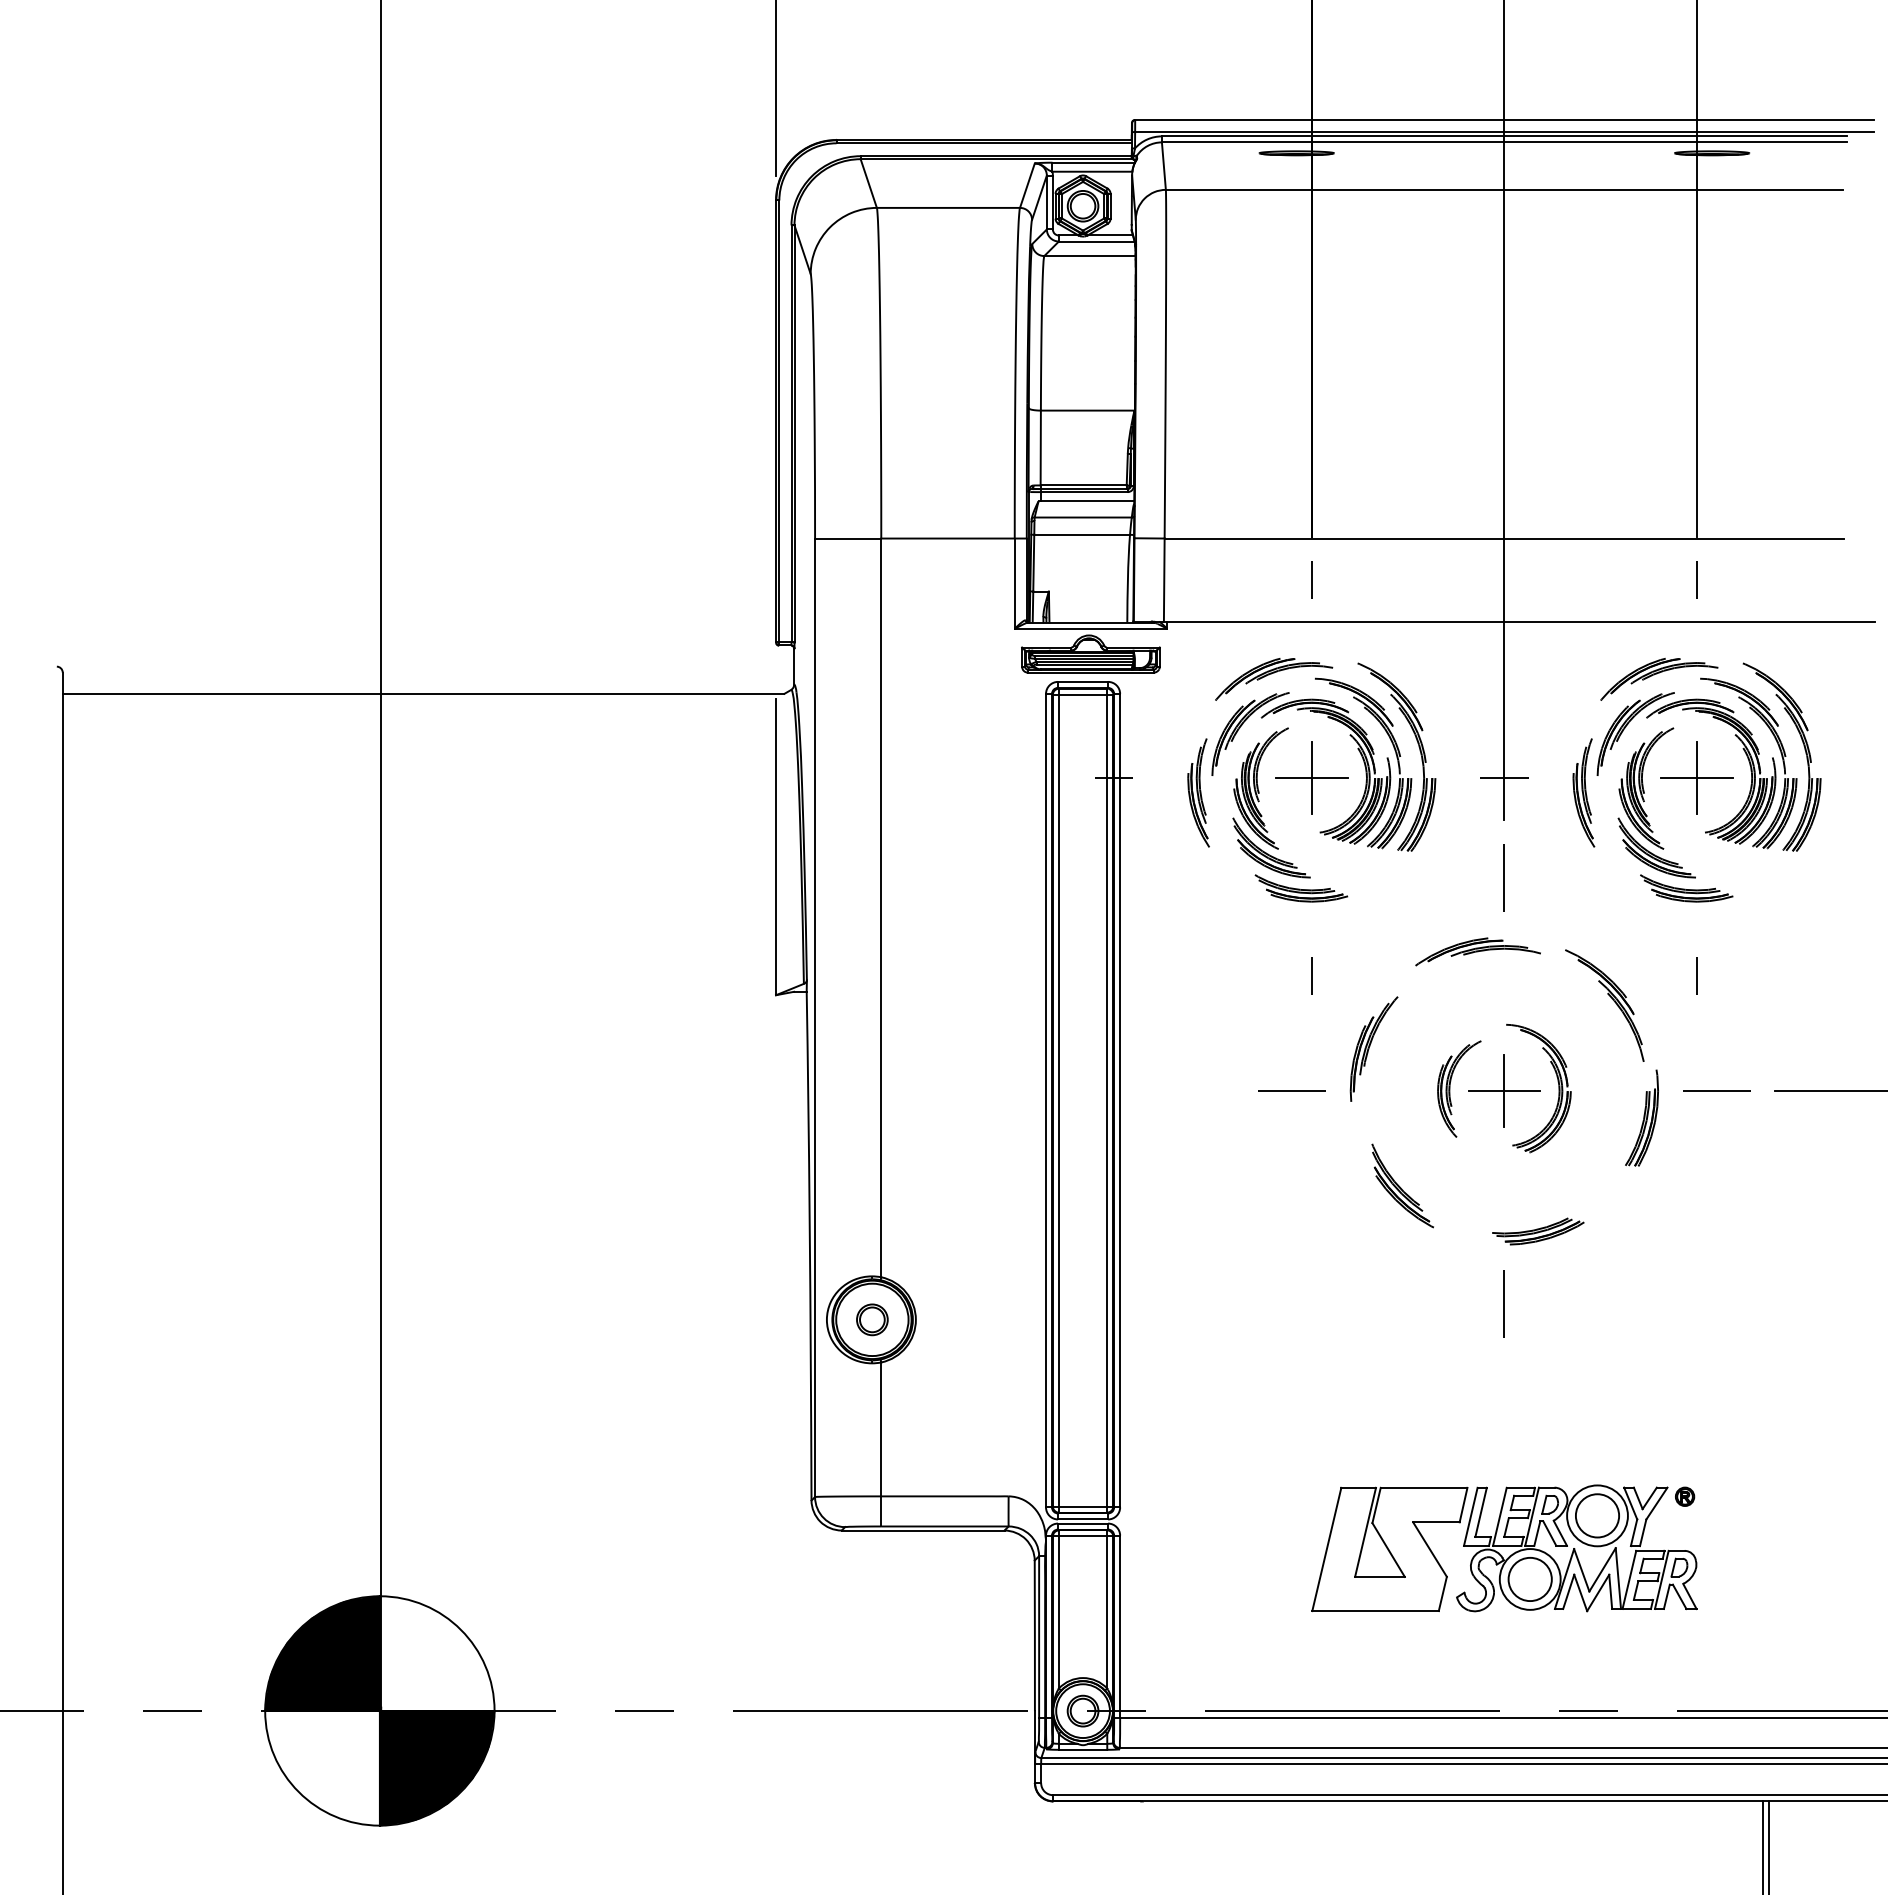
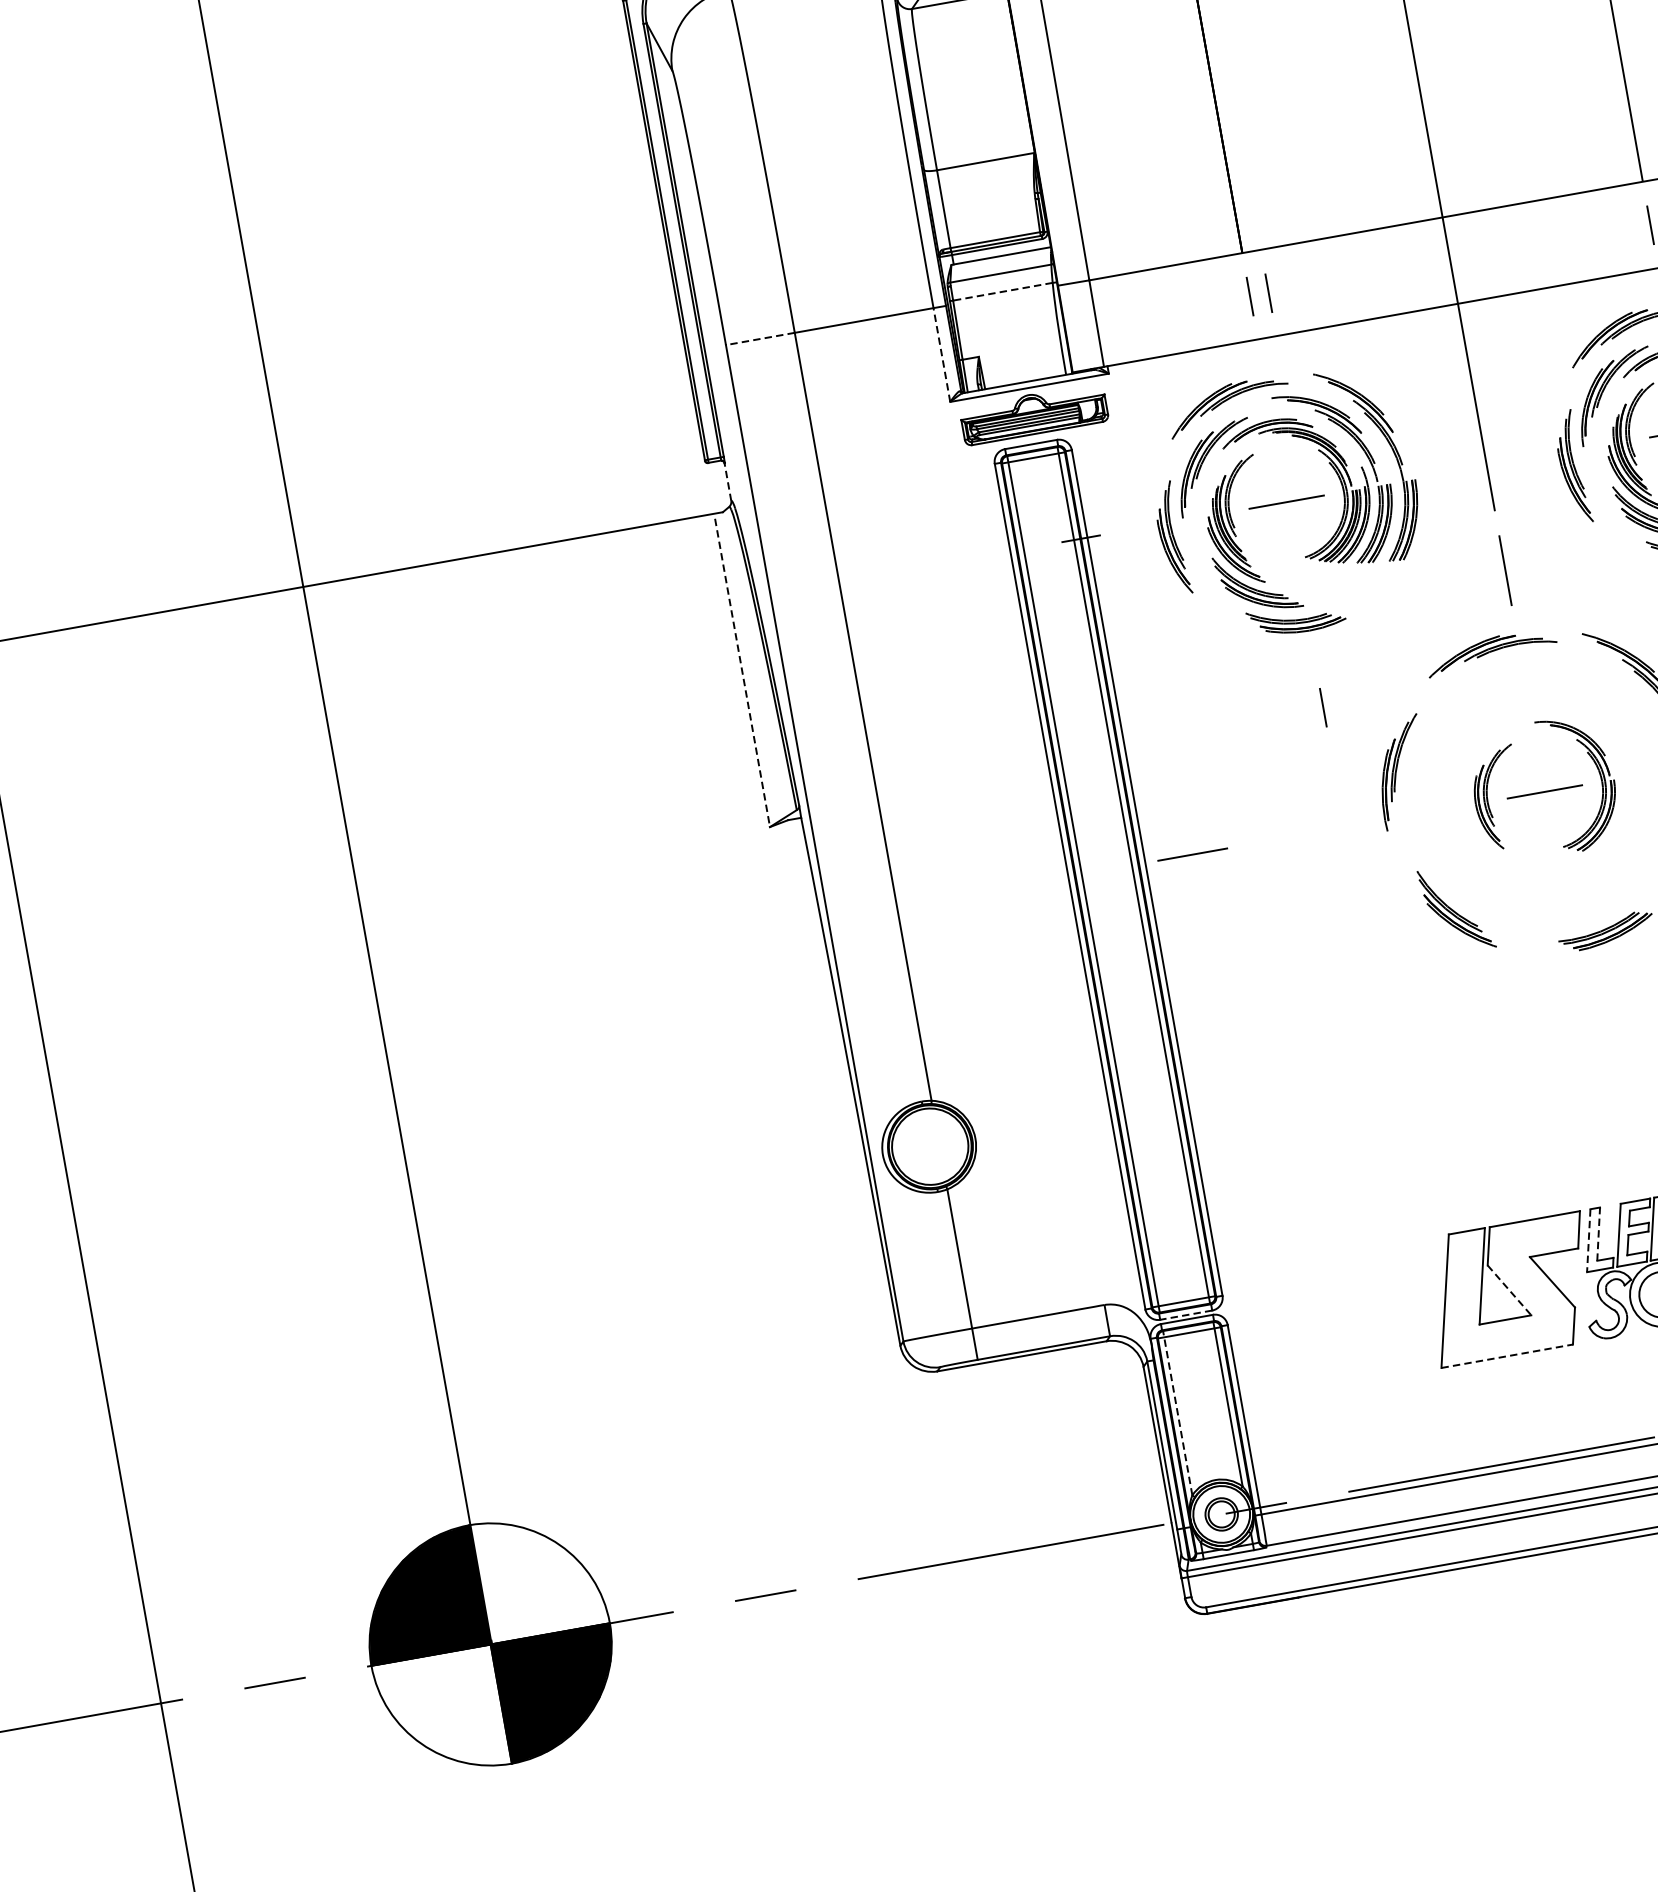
line: (1082, 534) -> (1003, 291), solid -> dashed
line: (847, 538) -> (759, 339), solid -> dashed
line: (1329, 579) -> (1268, 292), added
line: (1014, 583) -> (941, 354), solid -> dashed
line: (794, 666) -> (728, 481), solid -> dashed
line: (1311, 777) -> (1286, 501), removed
line: (1504, 778) -> (1487, 466), removed
line: (776, 847) -> (743, 673), solid -> dashed
line: (1291, 1090) -> (1192, 854), moved
line: (1504, 1090) -> (1544, 791), removed
line: (1503, 1303) -> (1583, 1012), removed
part: (872, 1319) -> (930, 1146), removed
line: (1481, 1511) -> (1598, 1233), solid -> dashed
line: (1470, 1516) -> (1588, 1240), solid -> dashed
line: (1082, 1519) -> (1185, 1315), solid -> dashed
line: (1388, 1550) -> (1509, 1290), solid -> dashed
line: (1058, 1609) -> (1177, 1413), solid -> dashed
line: (1376, 1611) -> (1508, 1356), solid -> dashed

